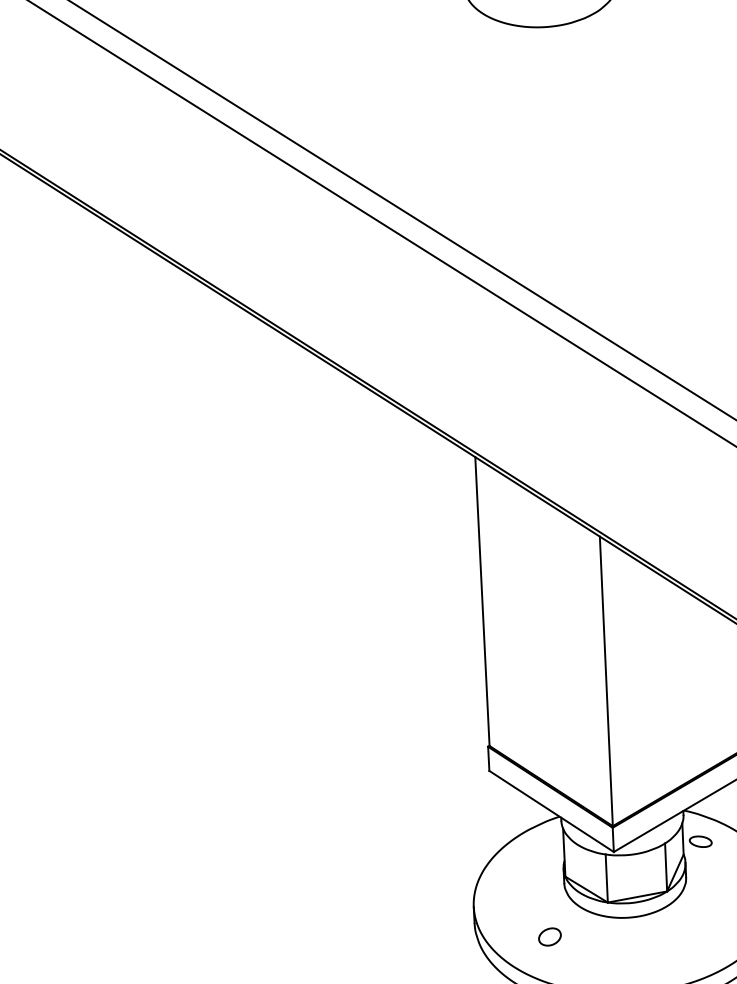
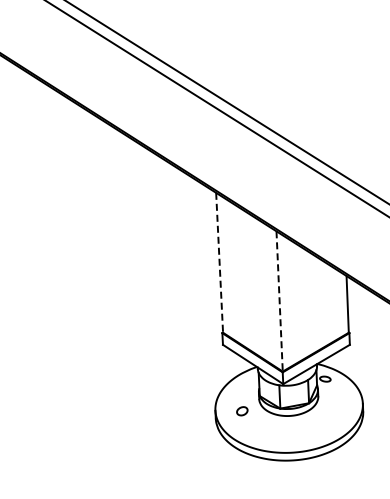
line: (482, 602) -> (219, 263), solid -> dashed
line: (606, 681) -> (279, 301), solid -> dashed
part: (550, 937) -> (242, 411), moved

